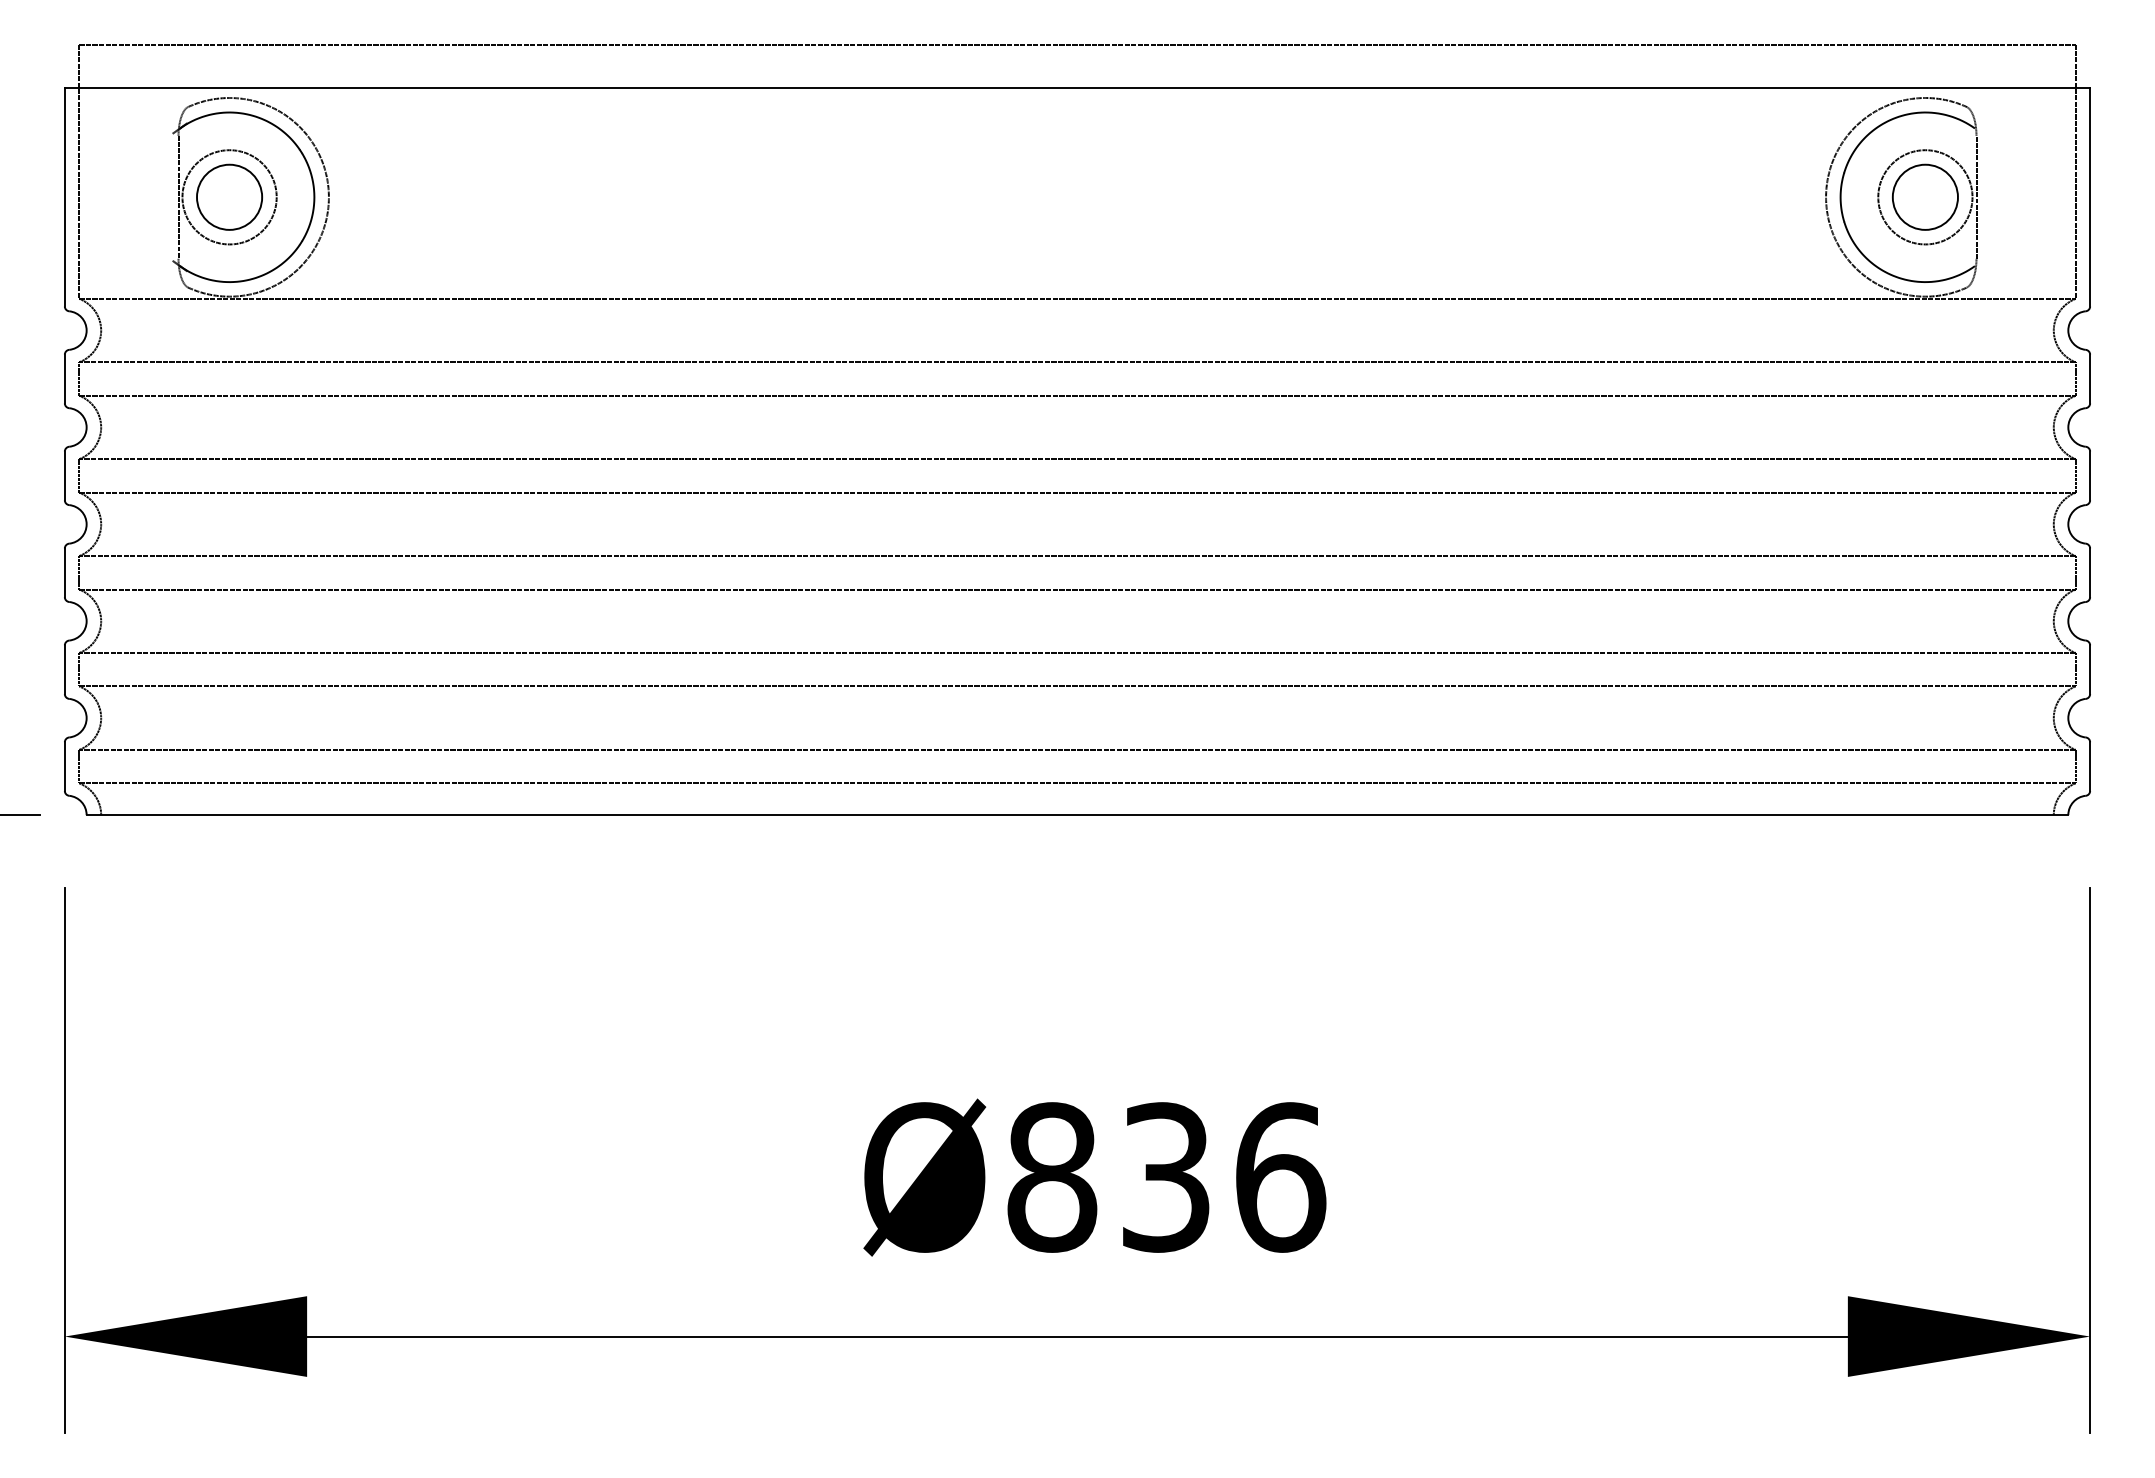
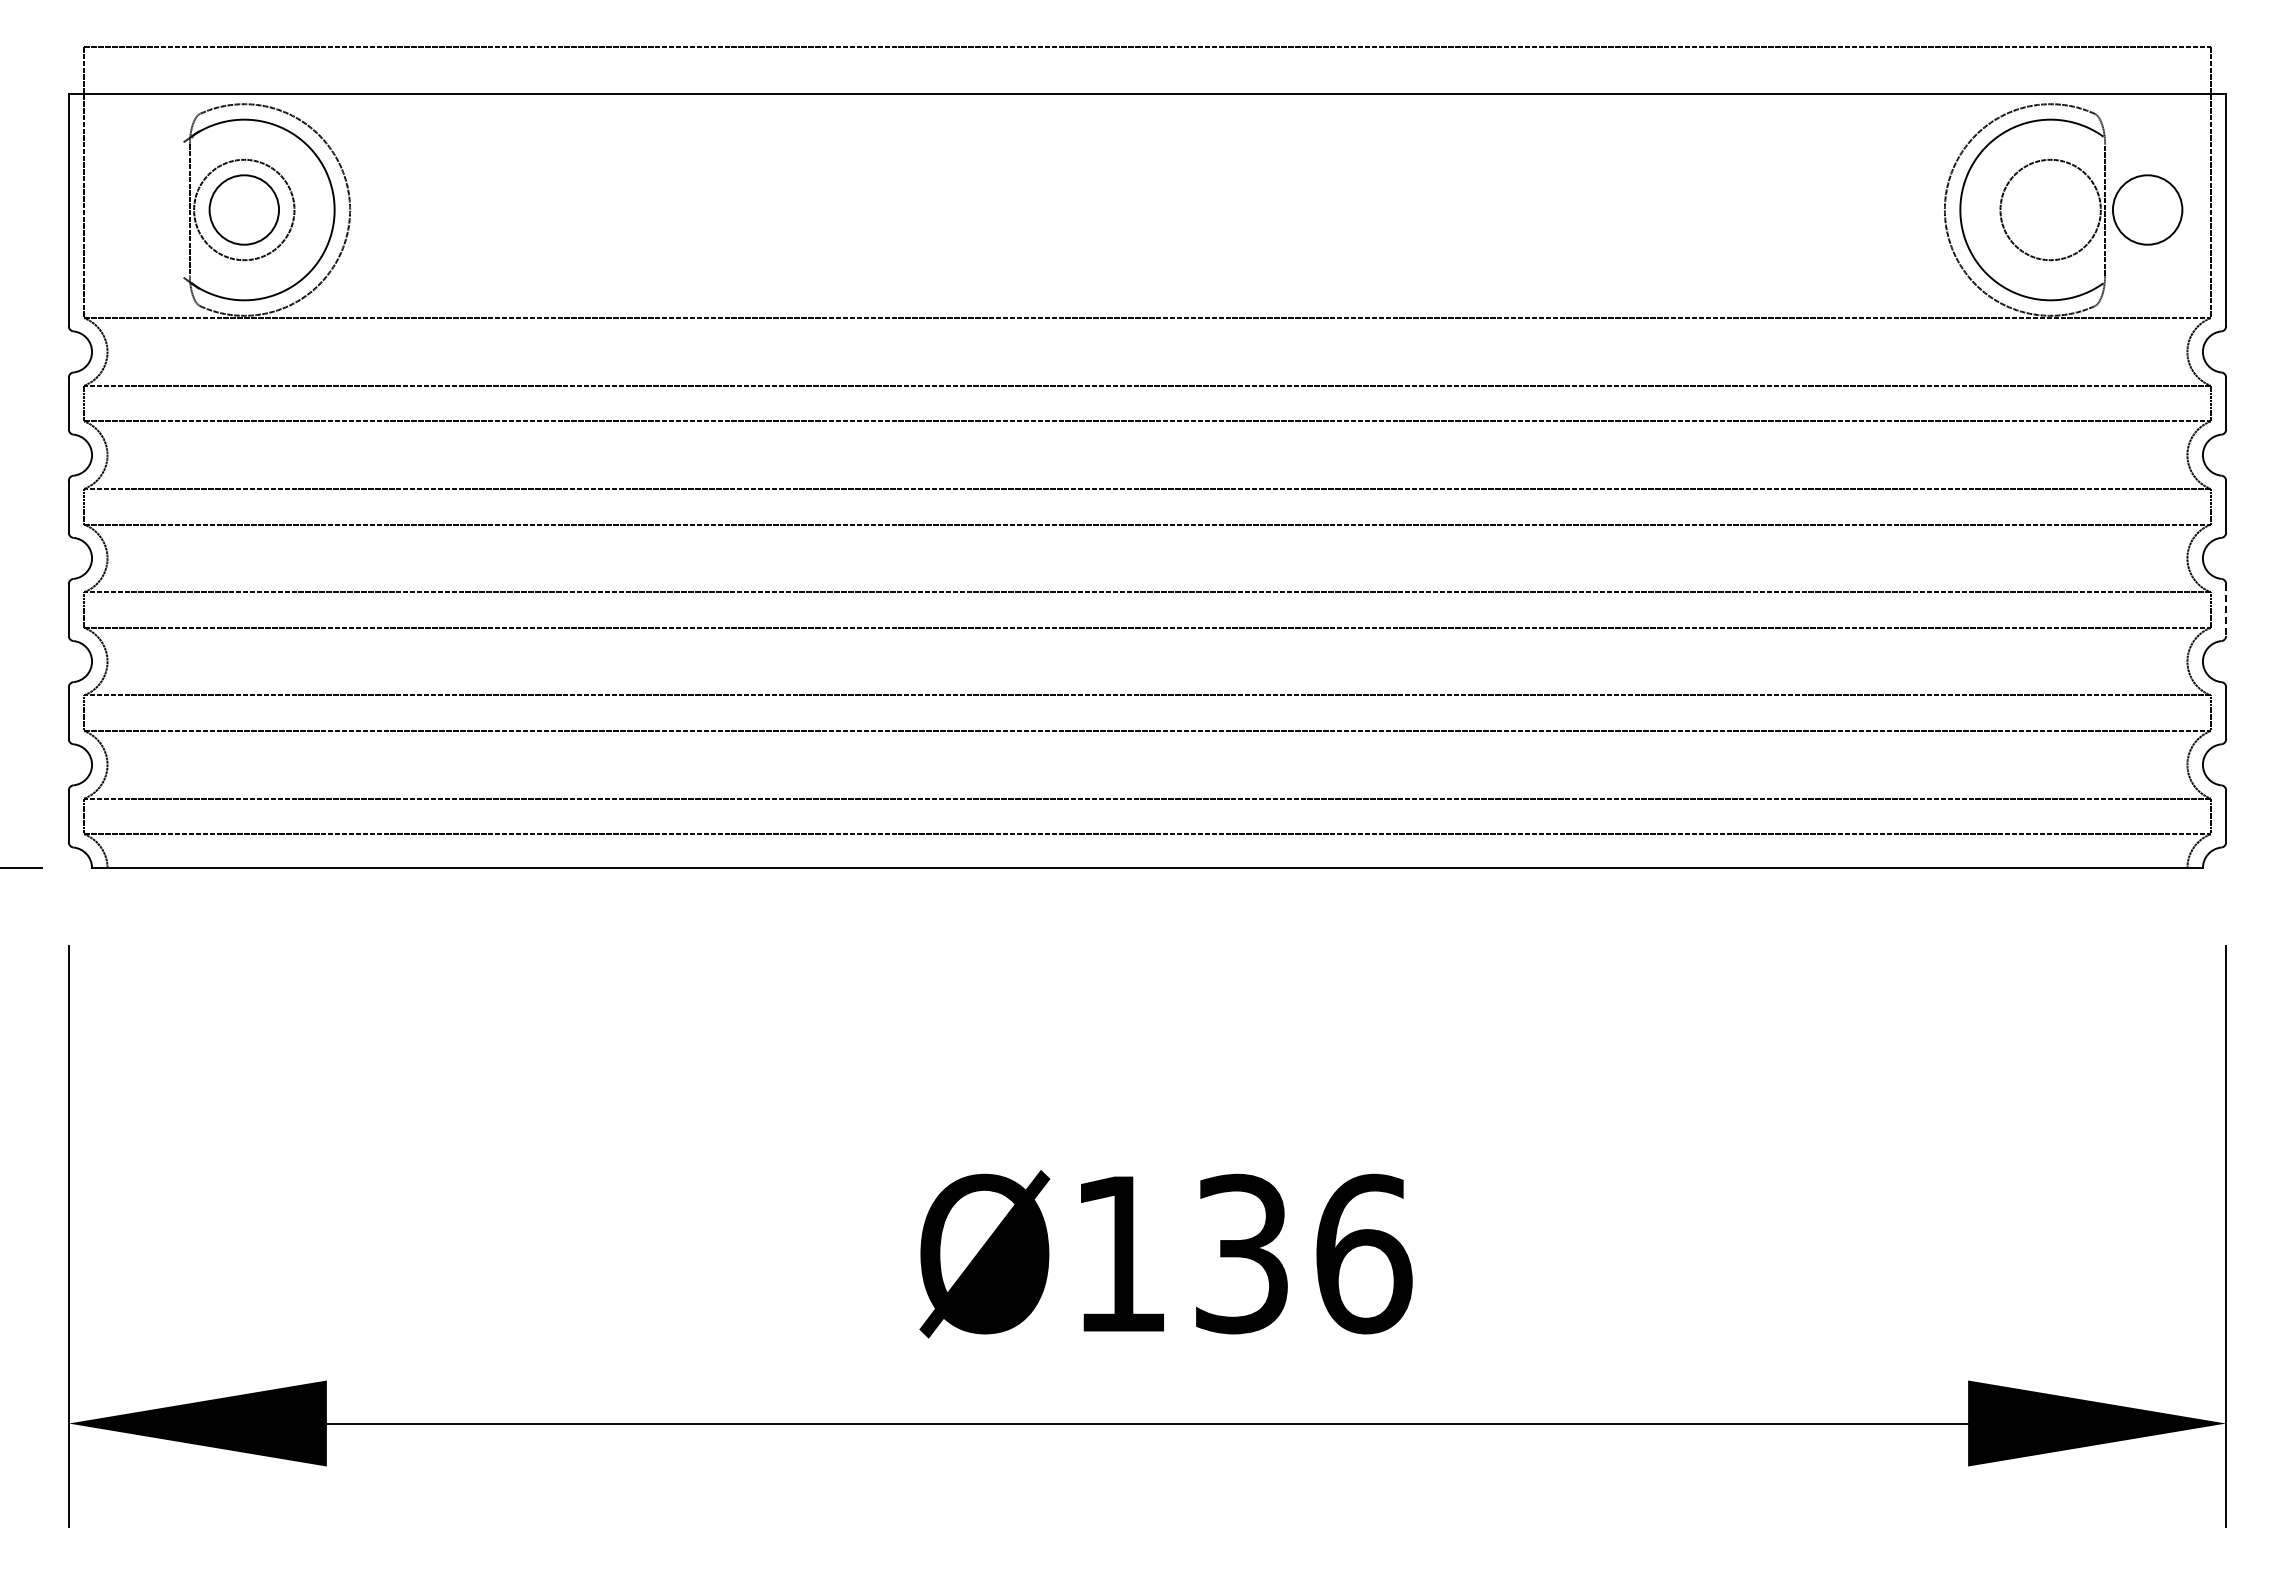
circle: (1925, 196) -> (2147, 209), moved
line: (2090, 573) -> (2226, 610), solid -> dashed
text: (1052, 1176) -> (1120, 1253), Ø836 -> Ø136

